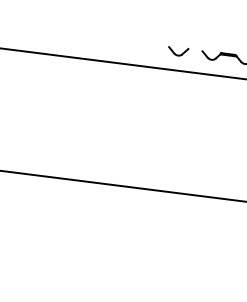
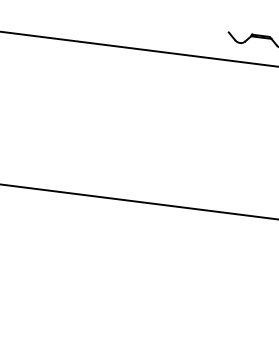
part: (178, 51) -> (198, 32), removed

